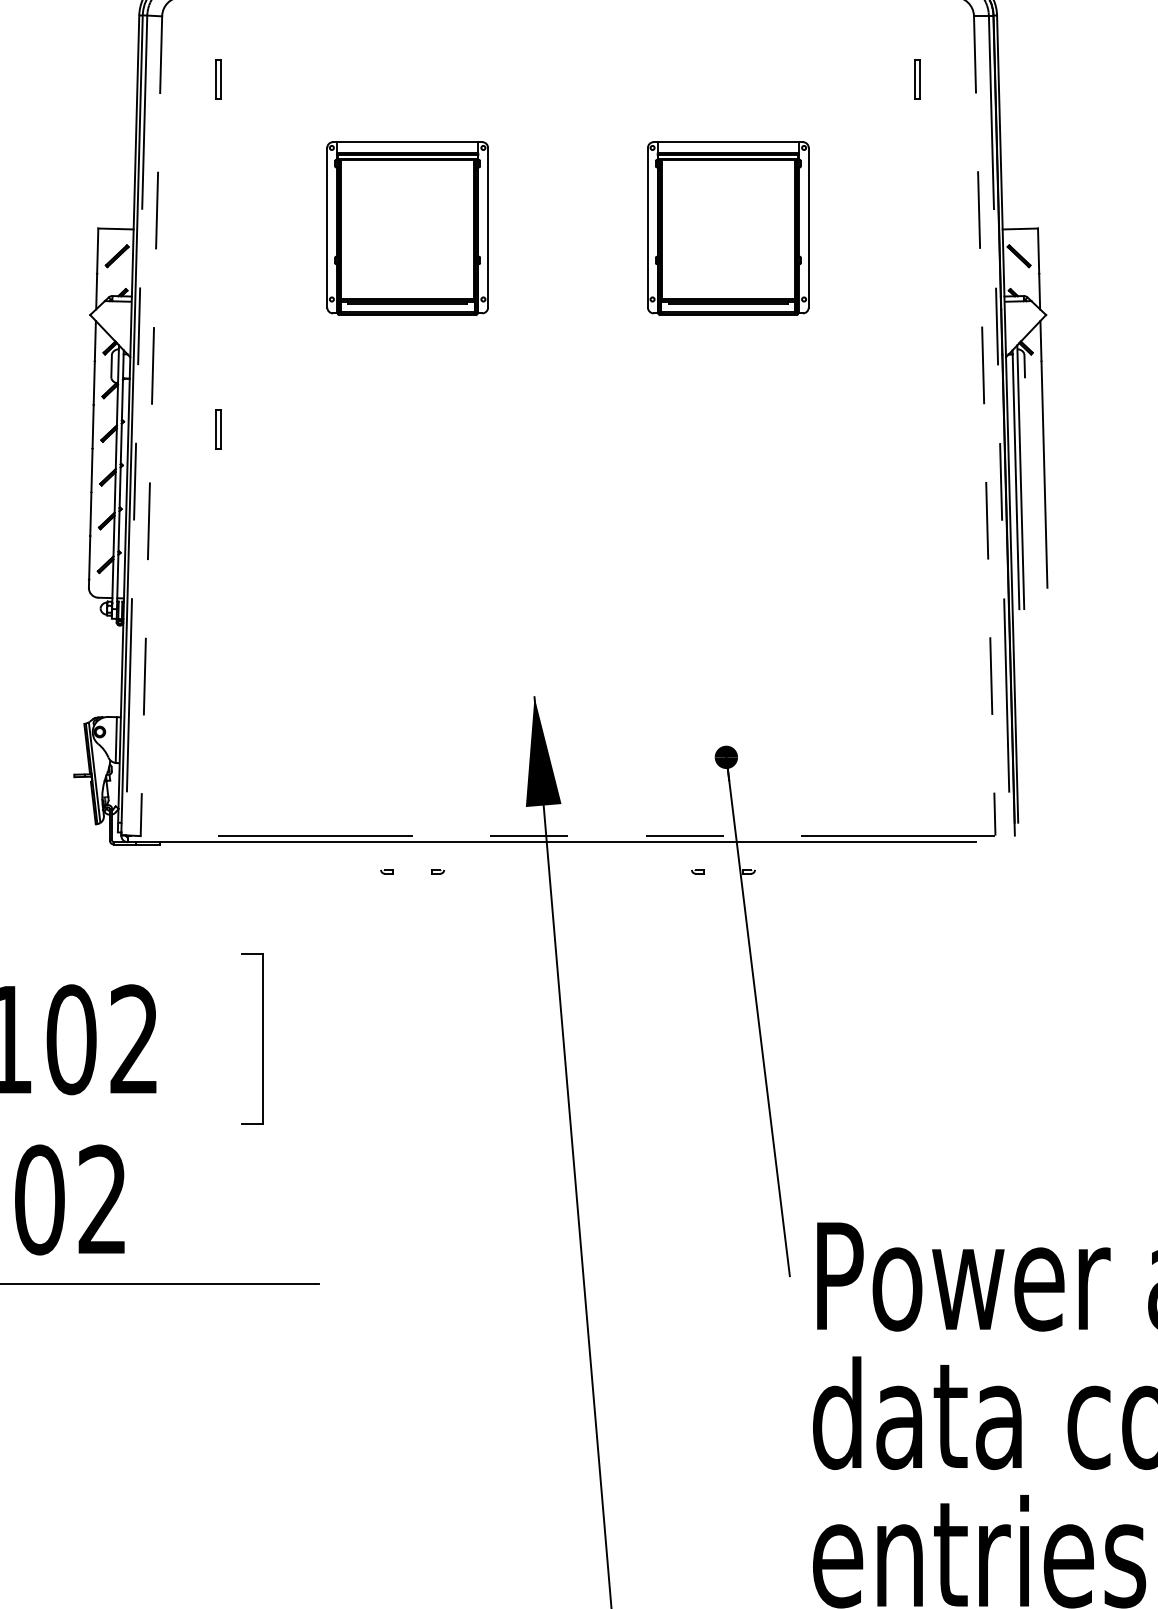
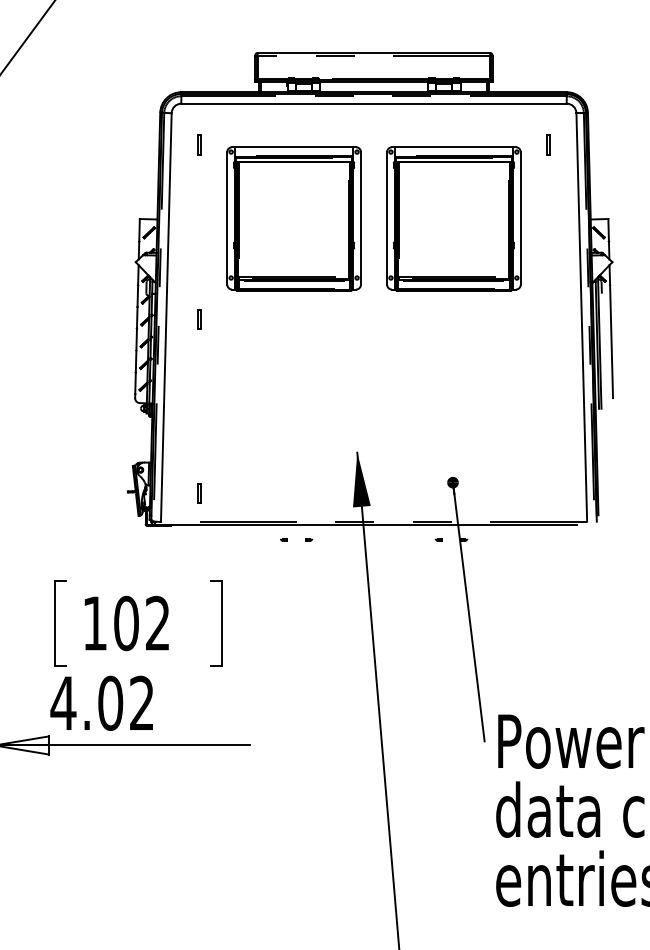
part: (406, 227) -> (293, 218), size x1.67
part: (727, 227) -> (453, 218), size x1.67
line: (984, 426) -> (581, 317), dashed -> solid
line: (151, 428) -> (166, 318), dashed -> solid
line: (215, 779) -> (198, 493), added

